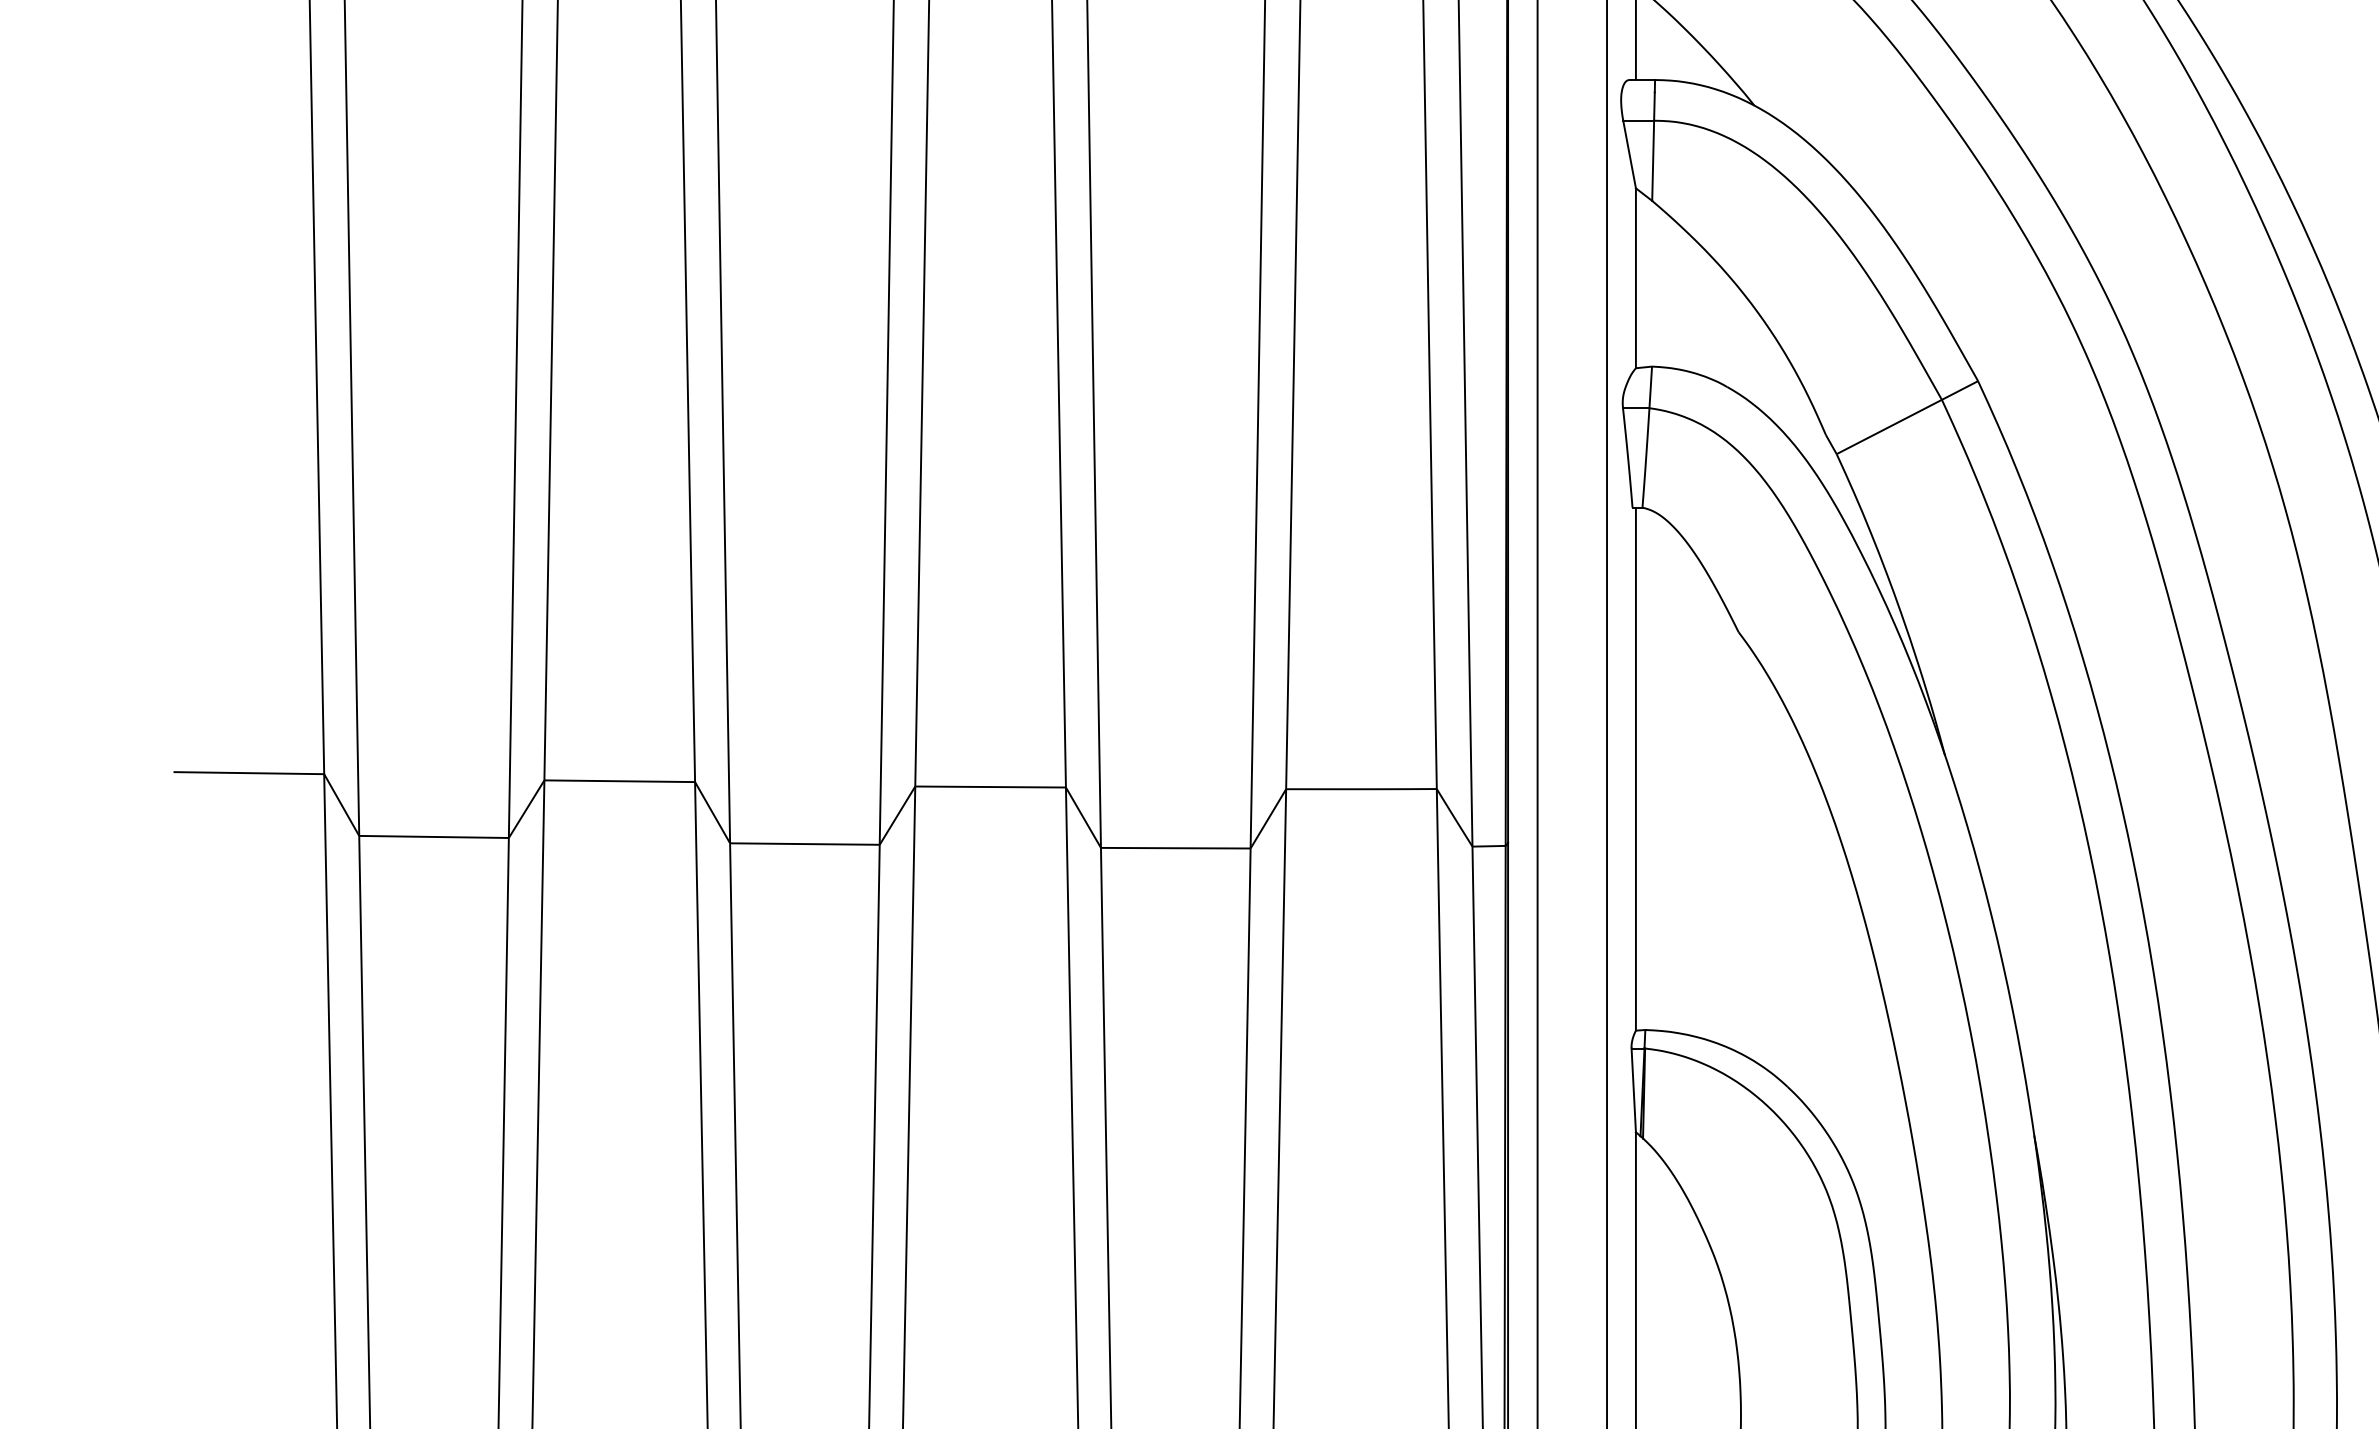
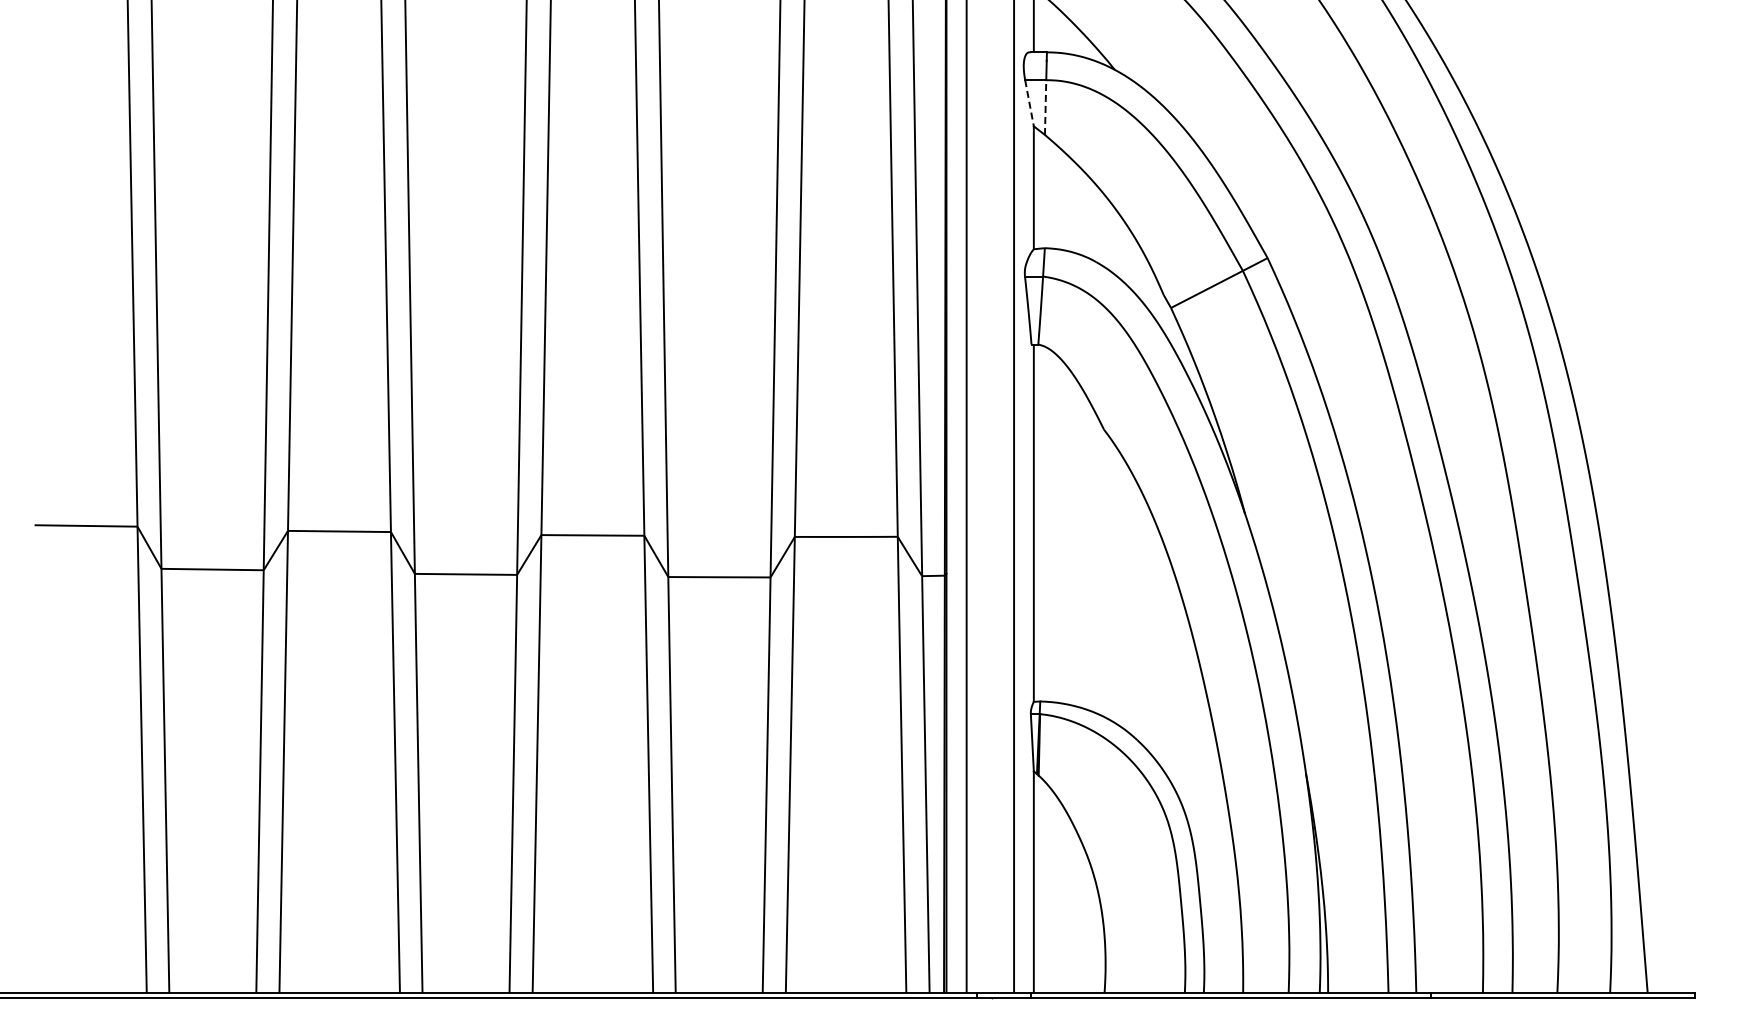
line: (1629, 154) -> (1029, 103), solid -> dashed
line: (1652, 160) -> (1045, 107), solid -> dashed

